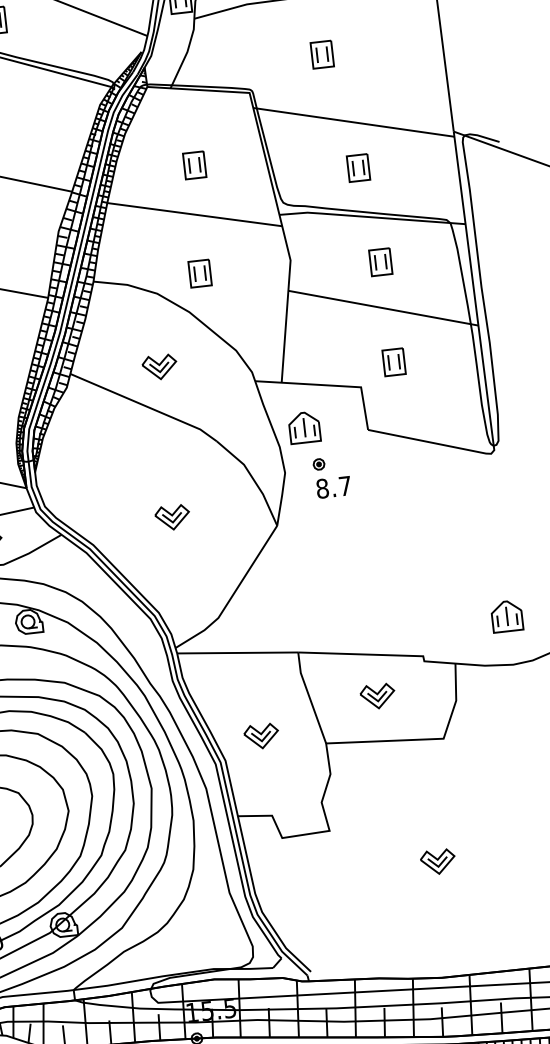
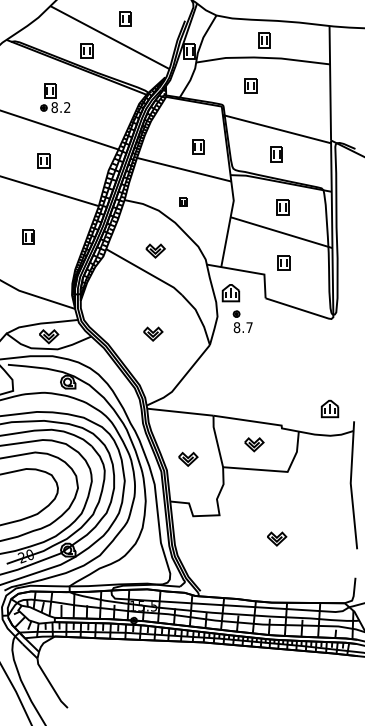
part: (321, 53) -> (250, 85), moved
part: (195, 164) -> (198, 146), moved
part: (200, 272) -> (183, 201), size x0.6

